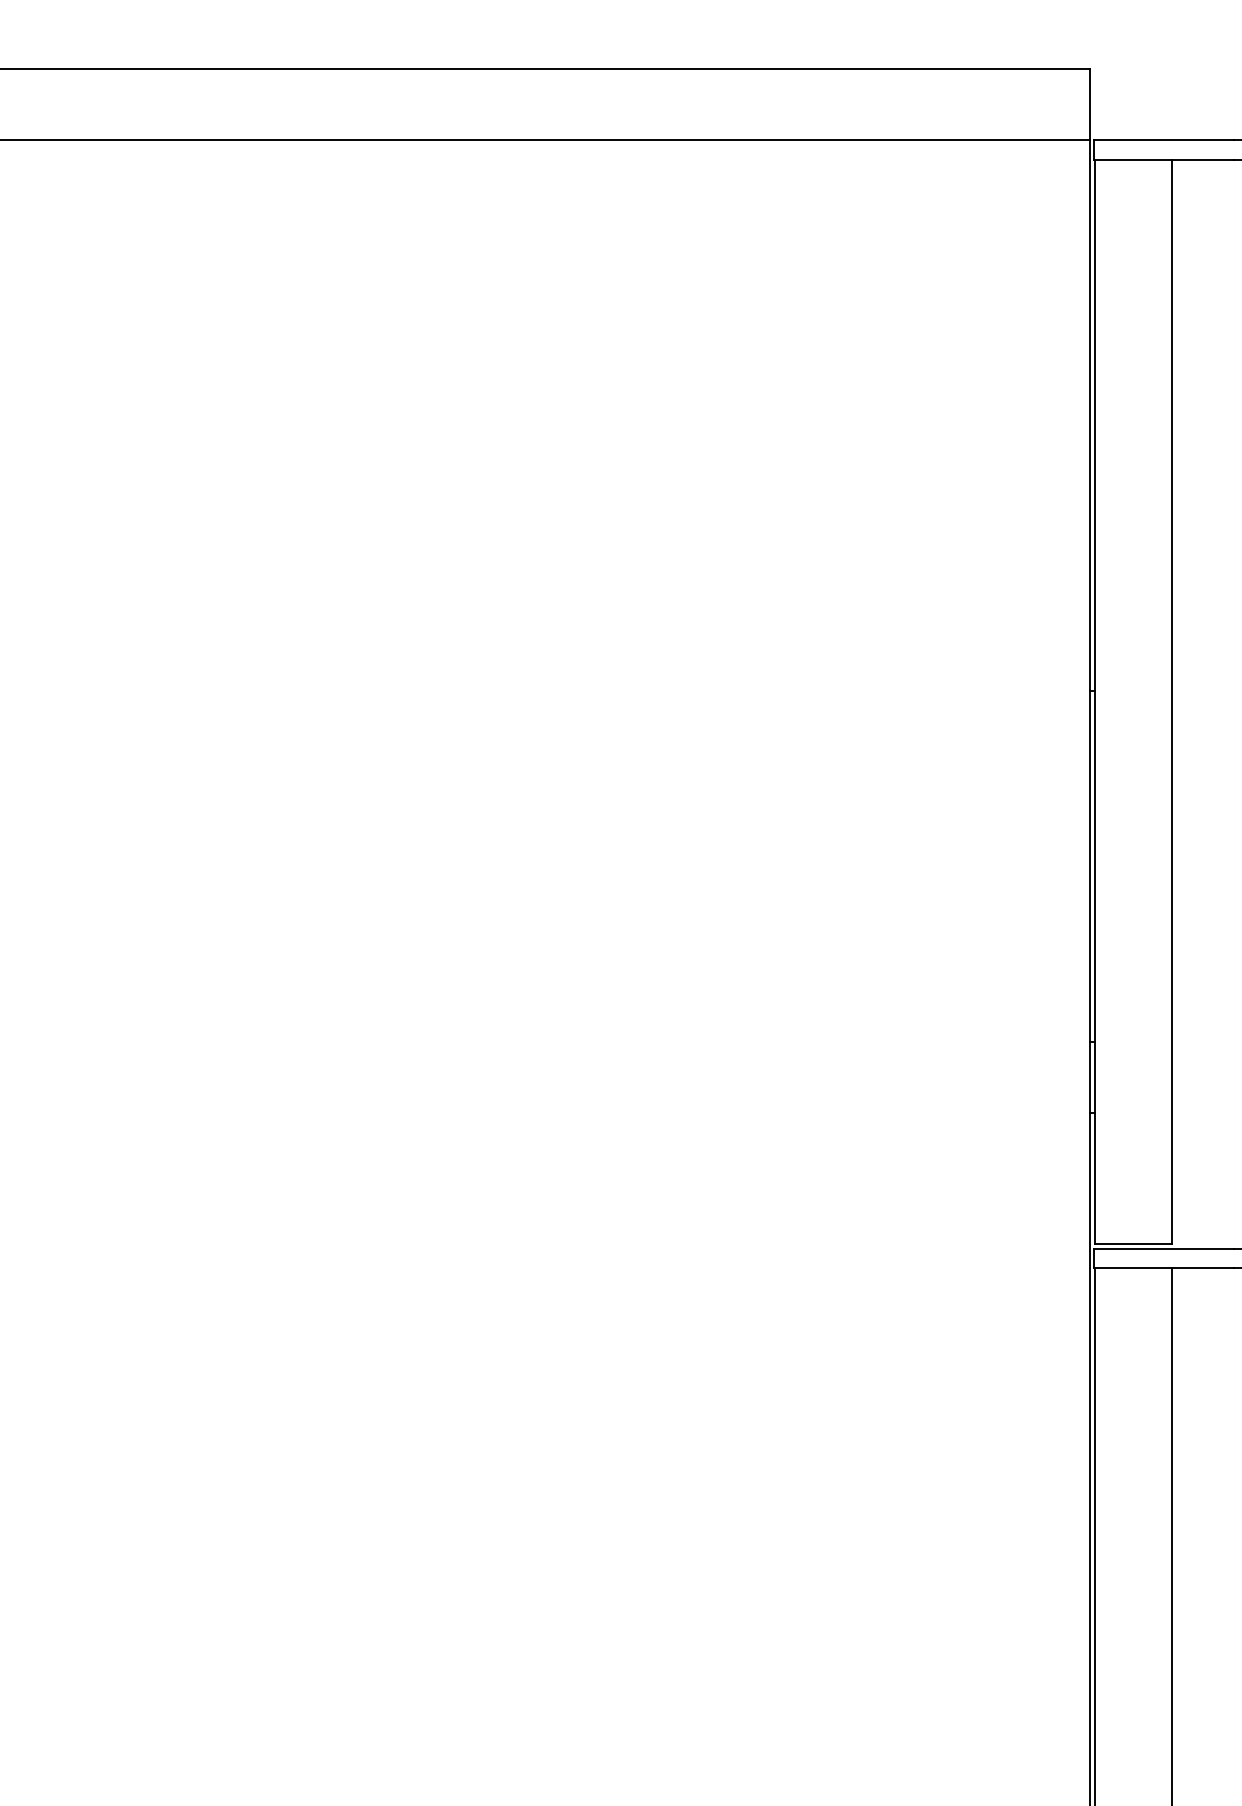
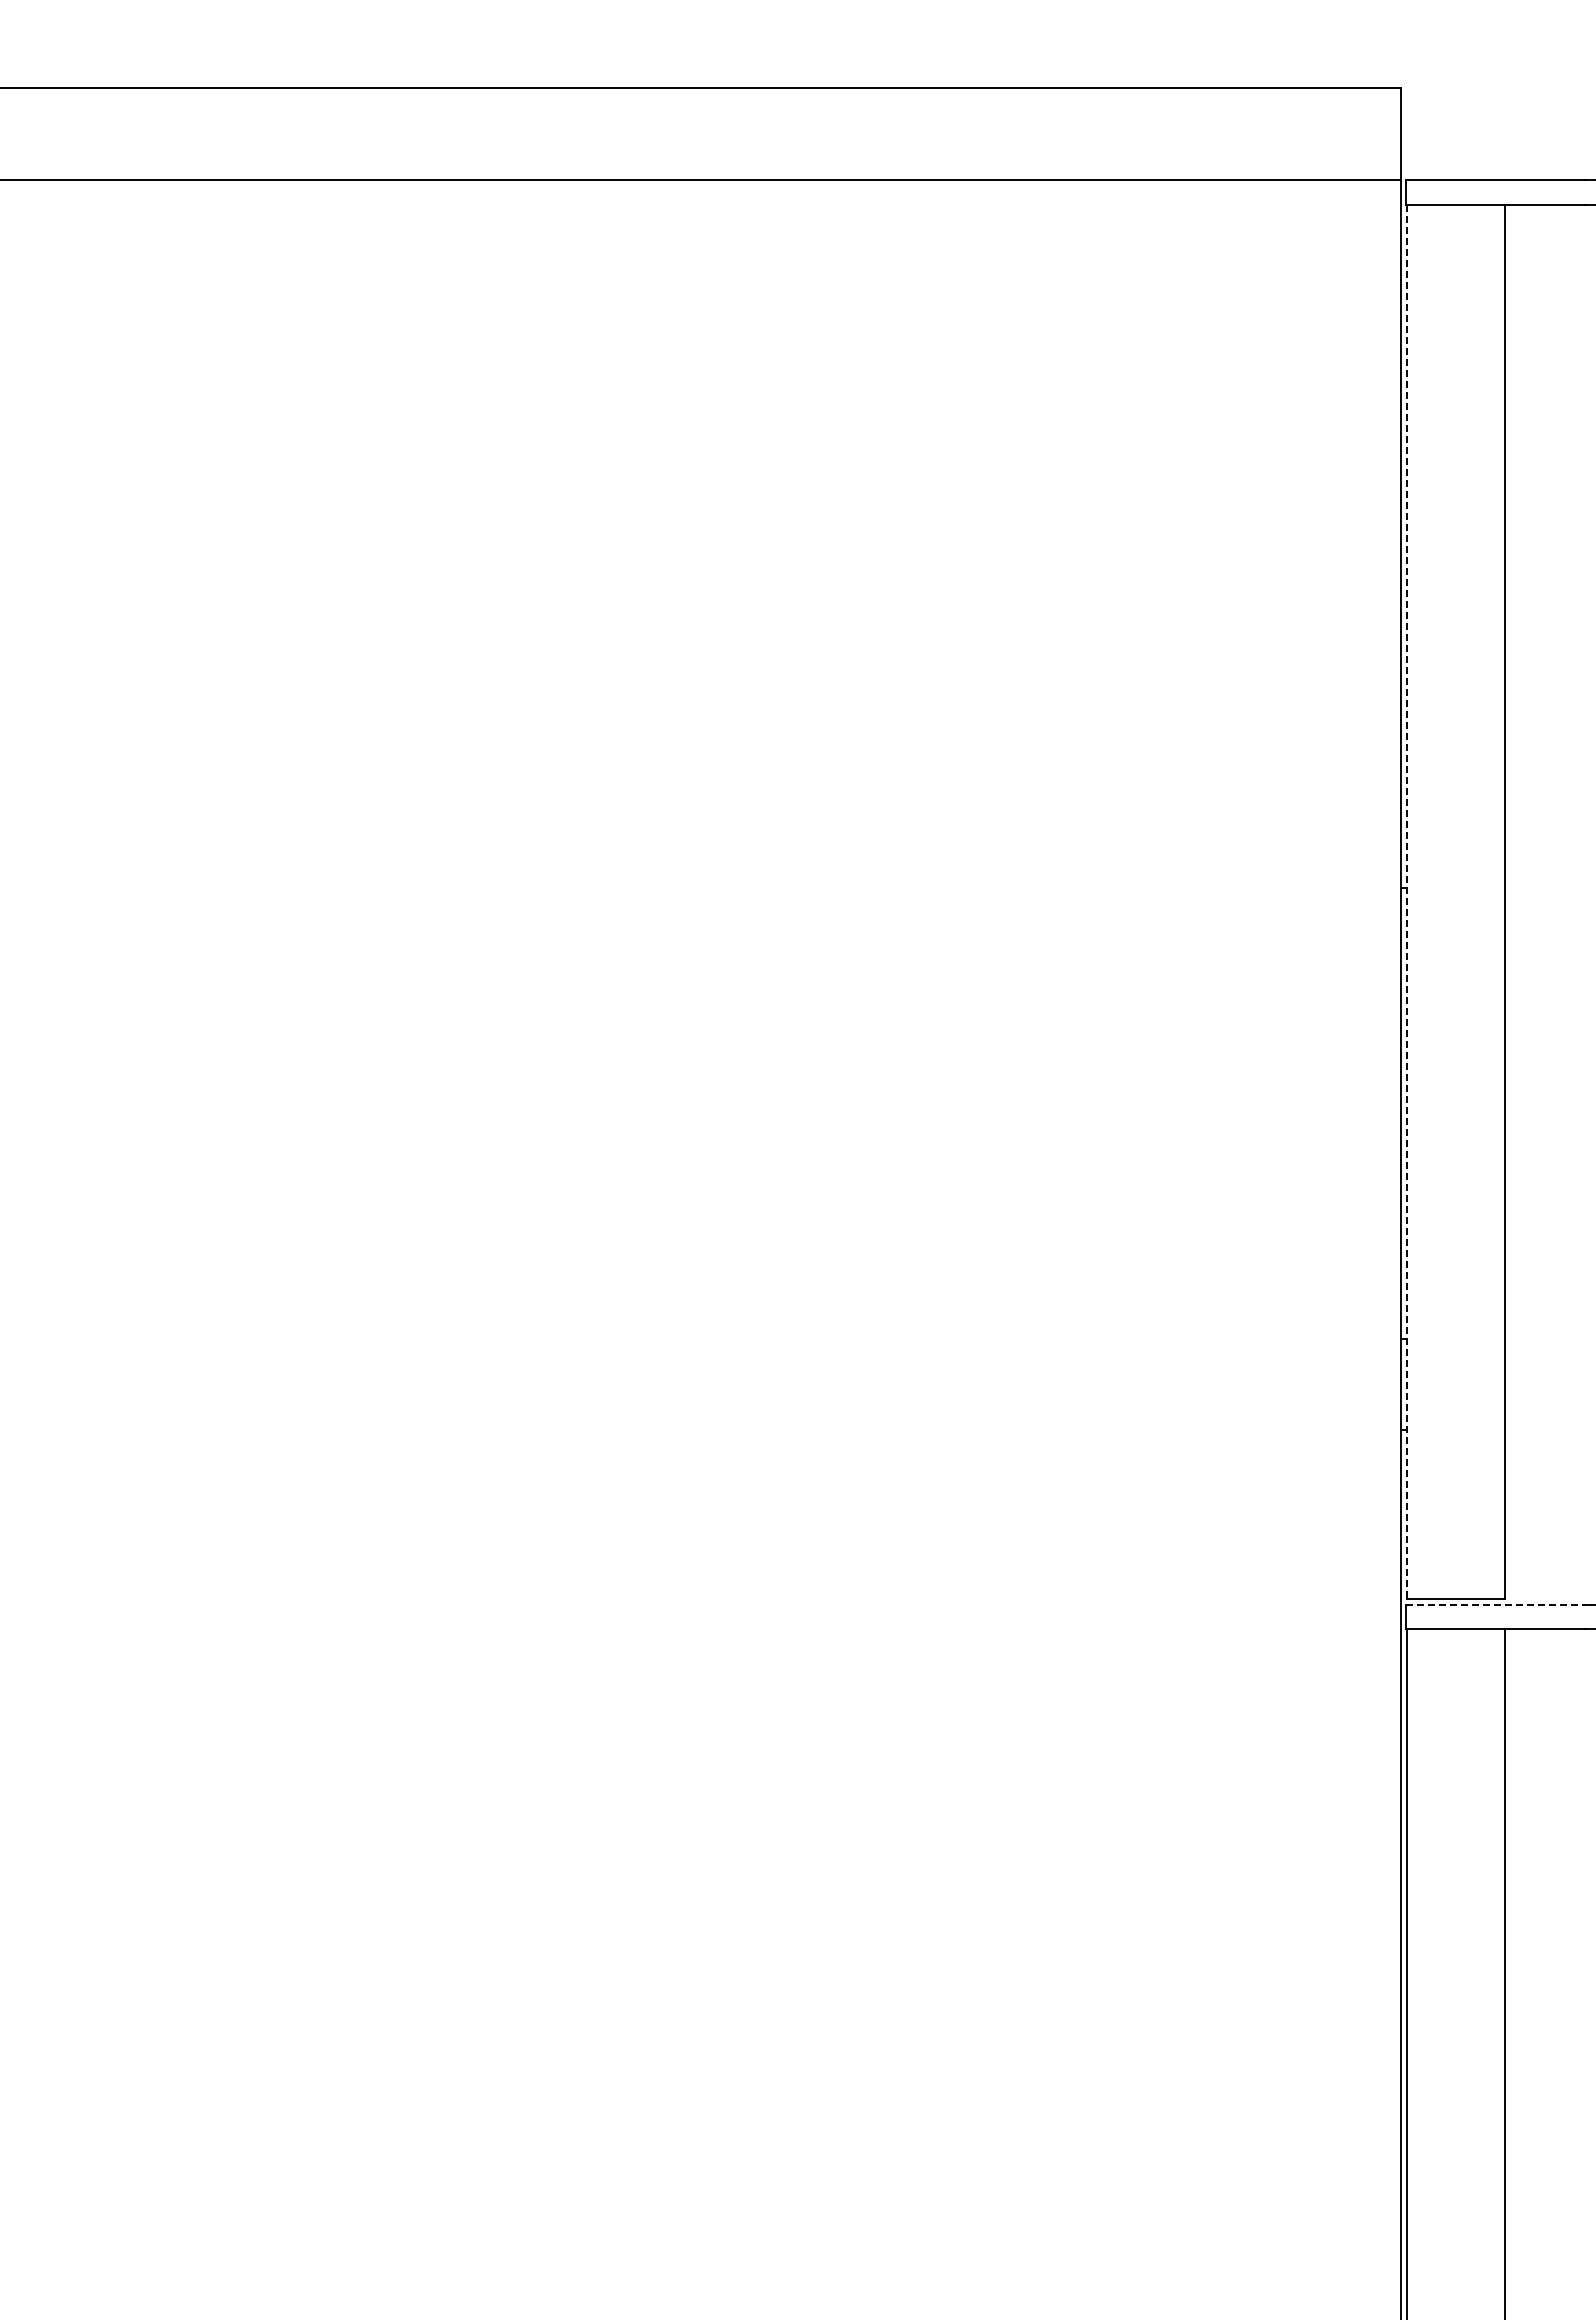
line: (1095, 701) -> (1407, 901), solid -> dashed
line: (1163, 1248) -> (1495, 1604), solid -> dashed

